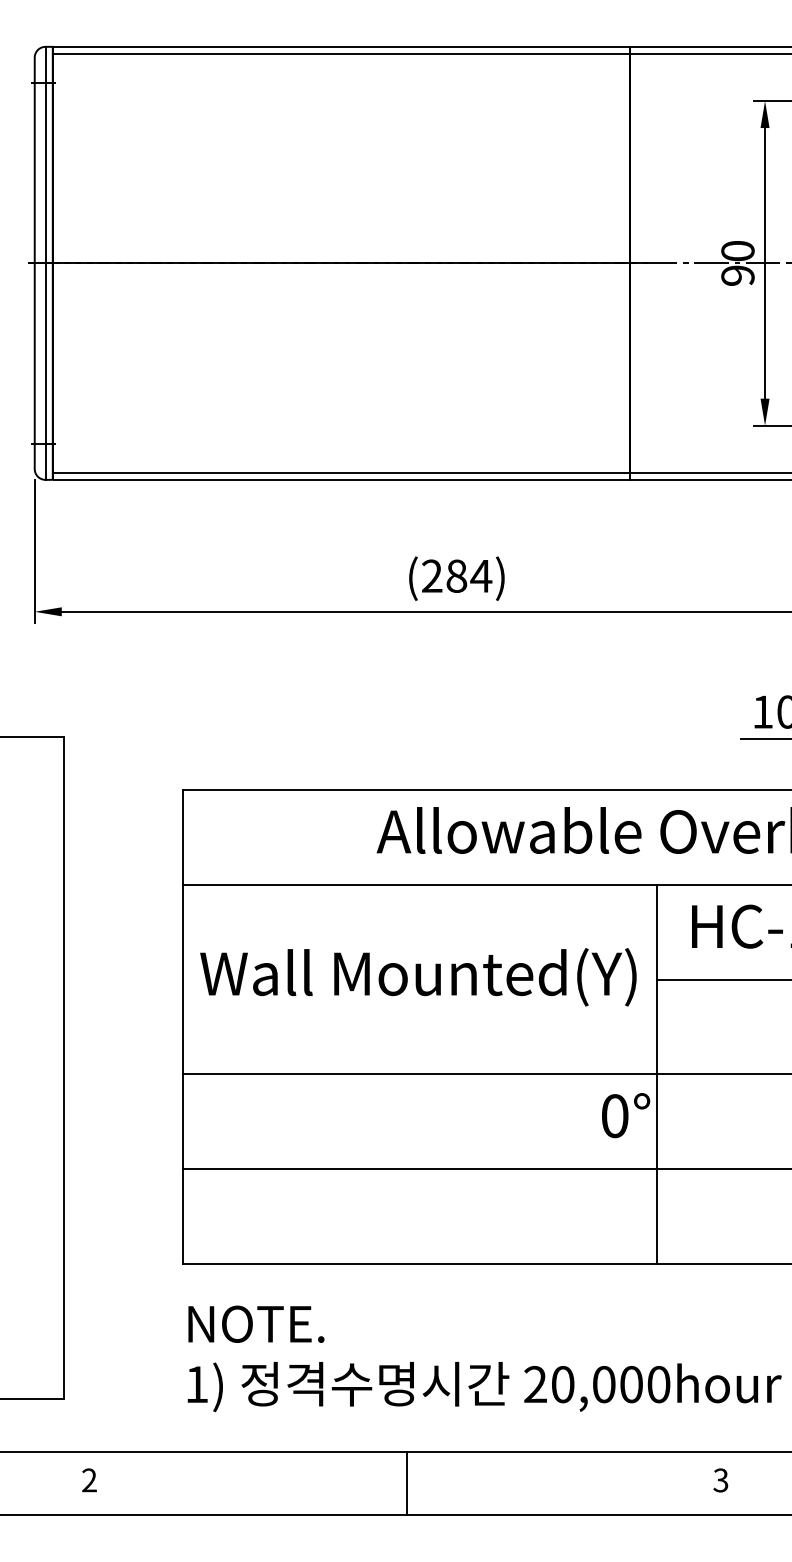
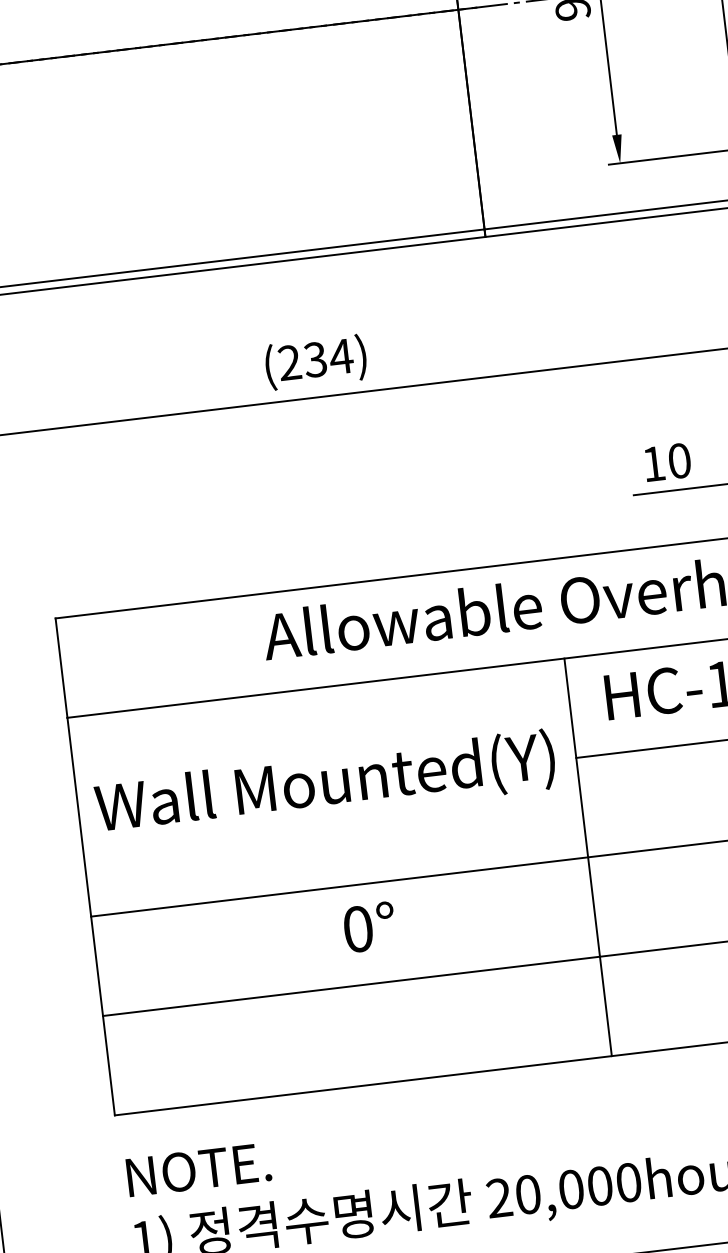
text: (456, 575) -> (315, 359), (284) -> (234)
text: (626, 1115) -> (370, 927), moved

